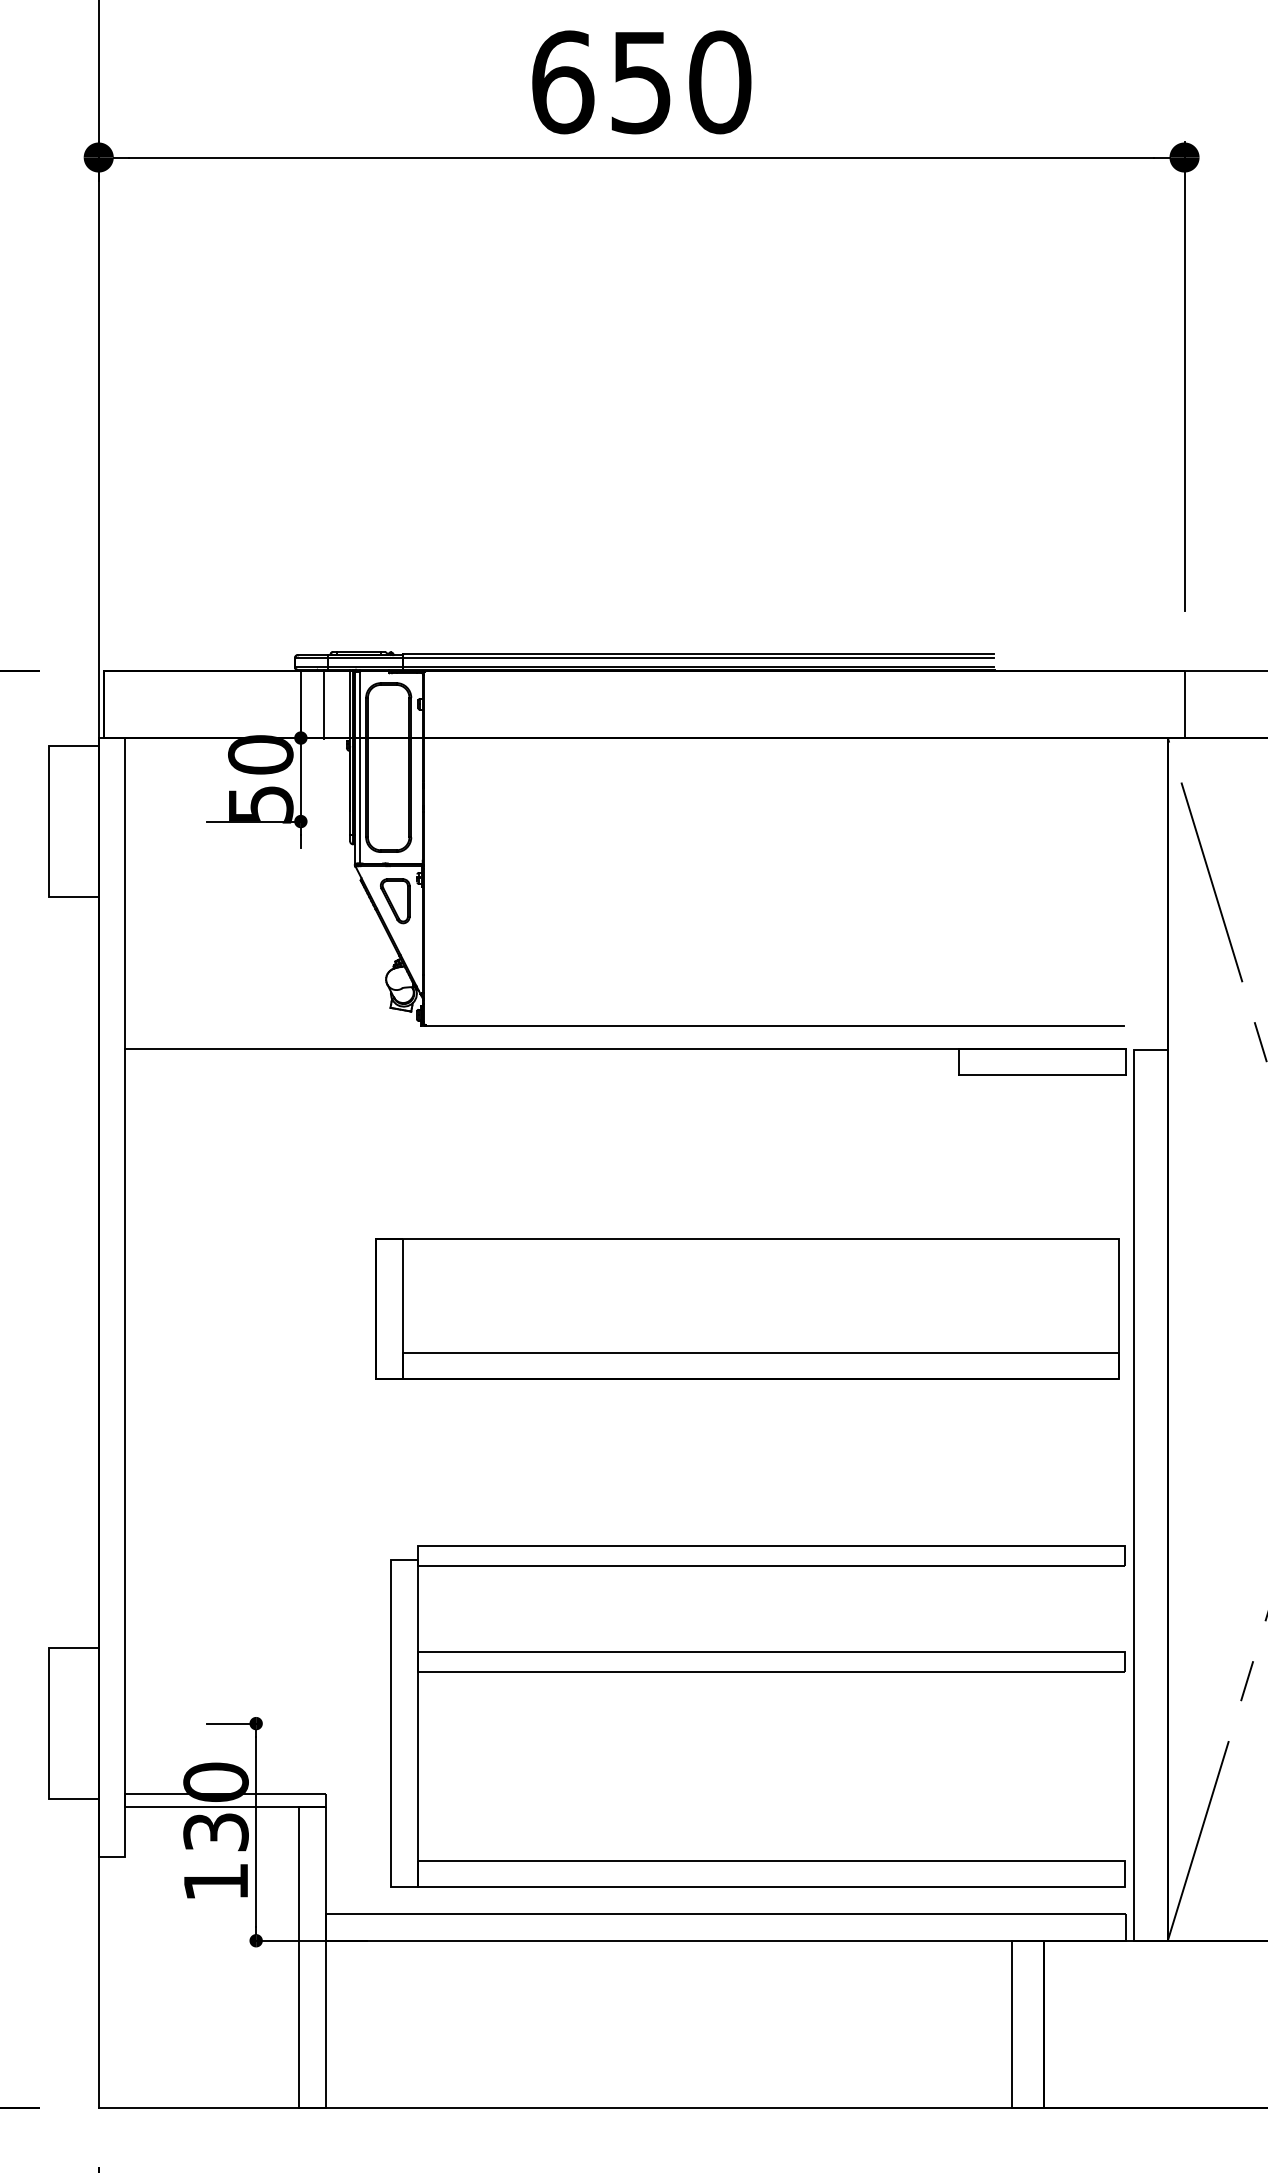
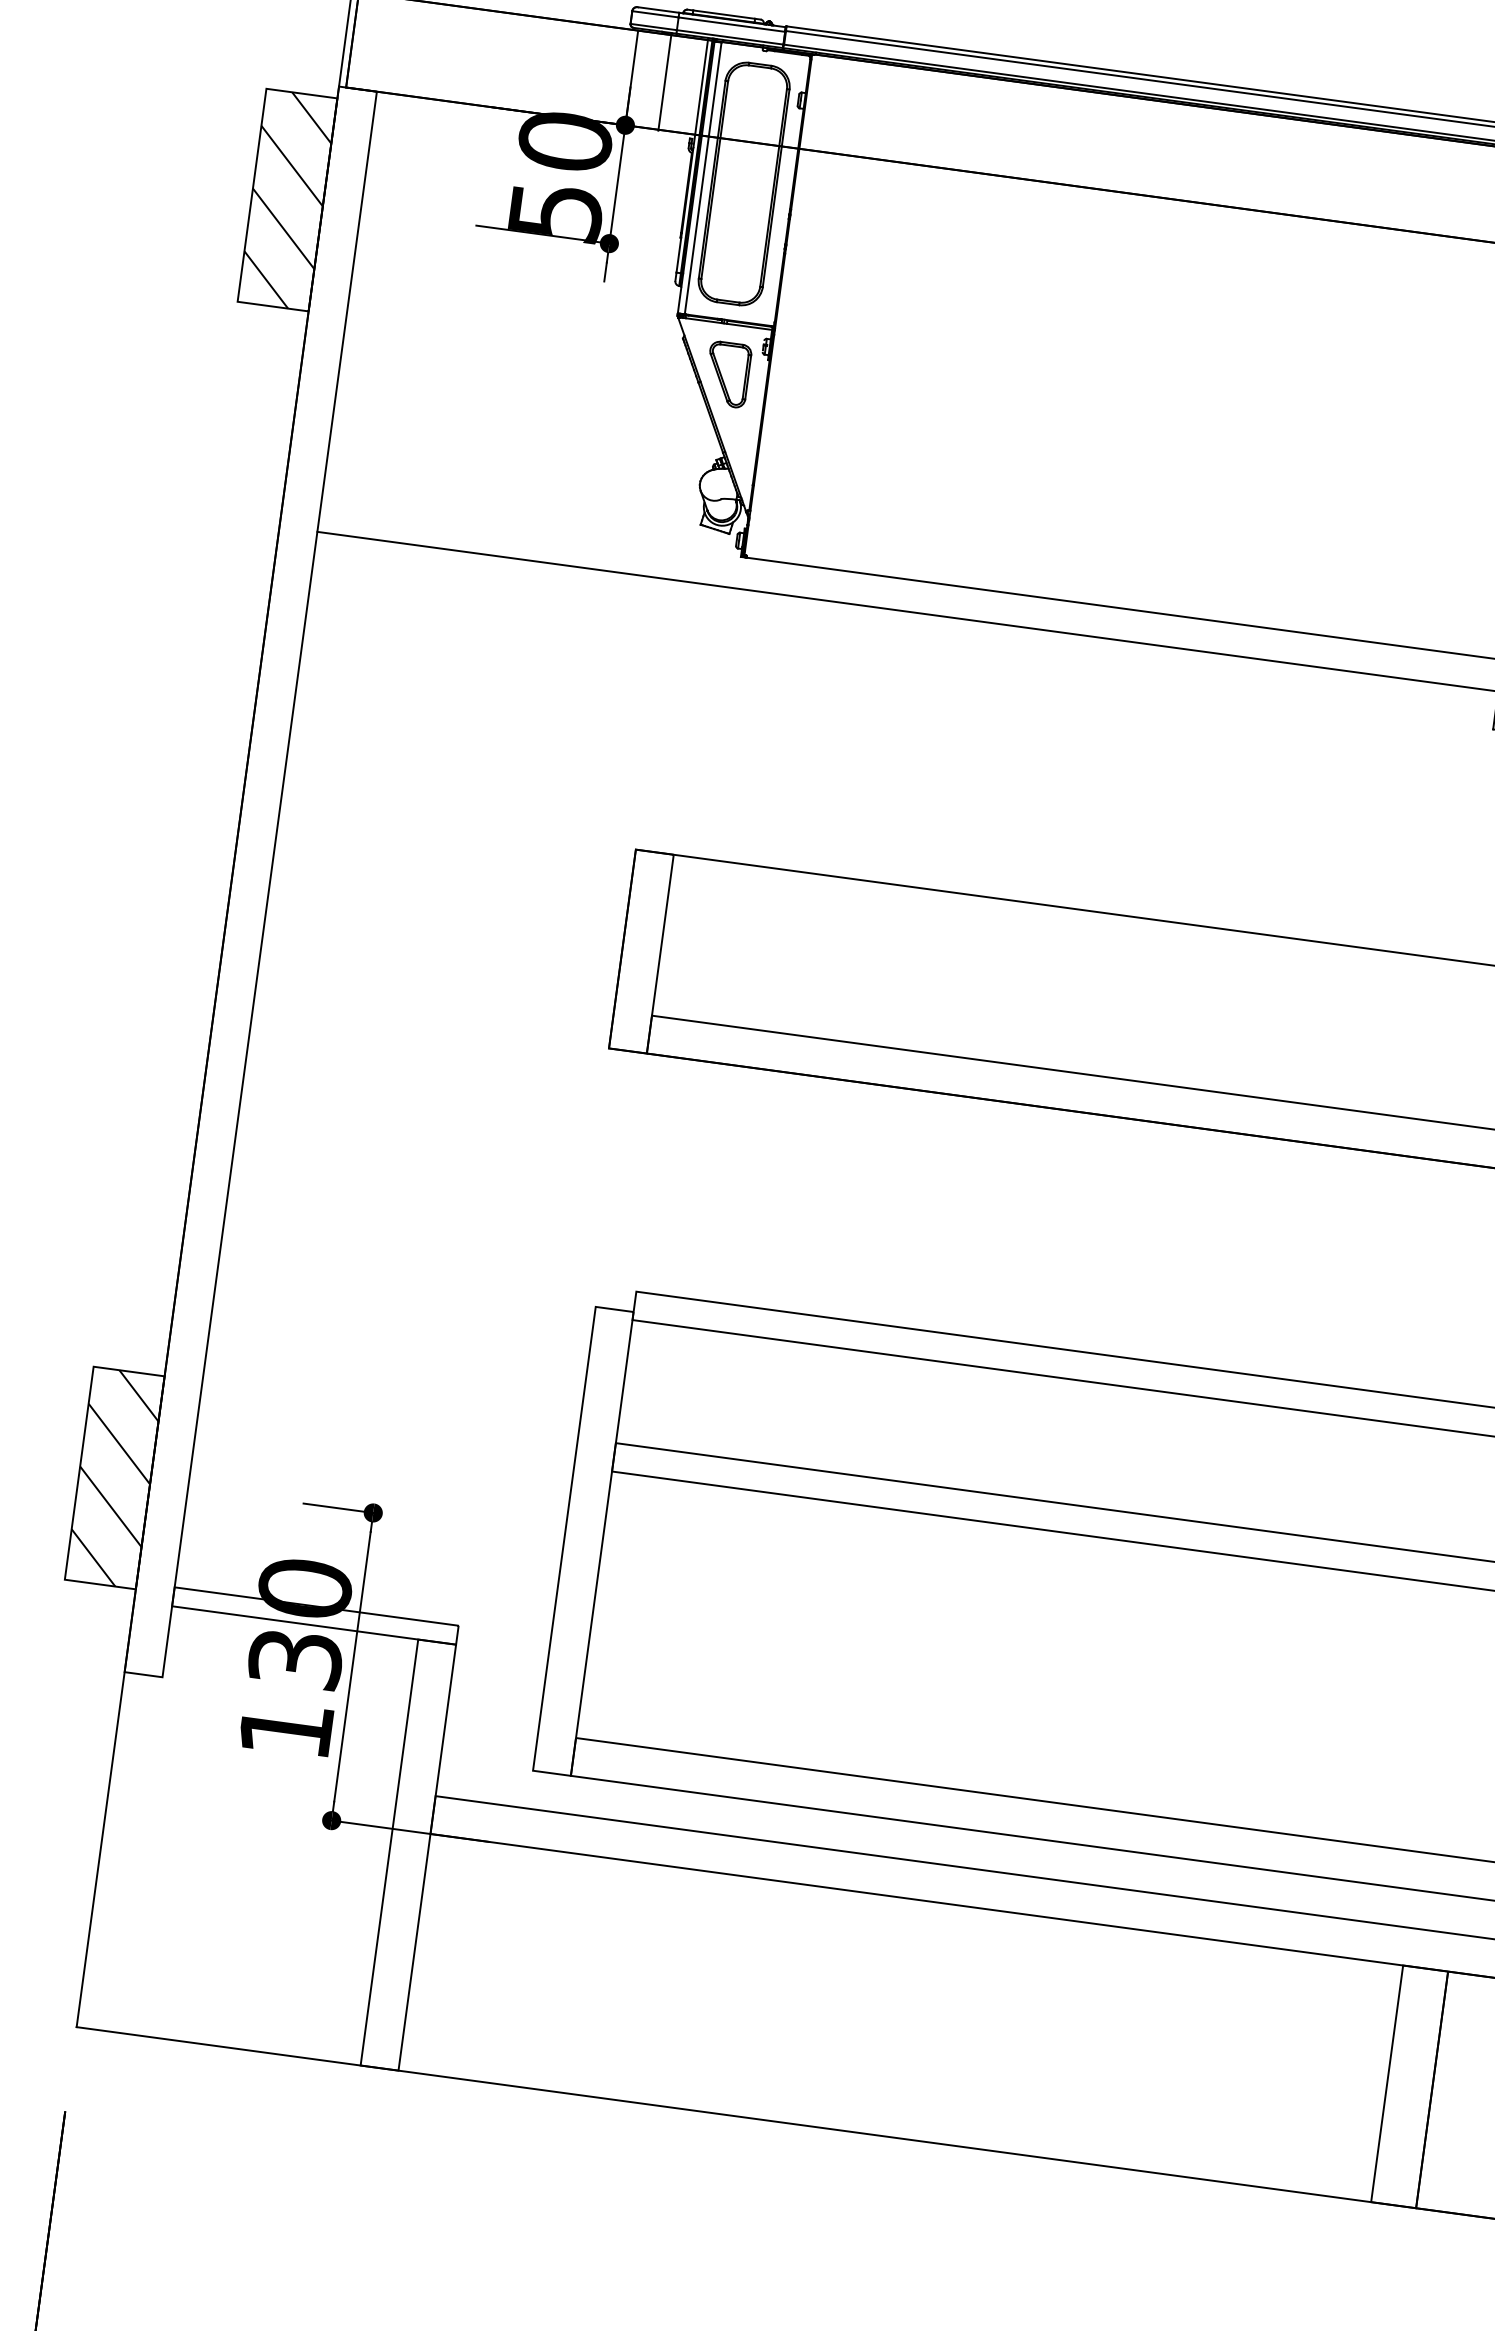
hatch: (73, 821) -> (287, 199), added
hatch: (73, 1723) -> (114, 1477), added

